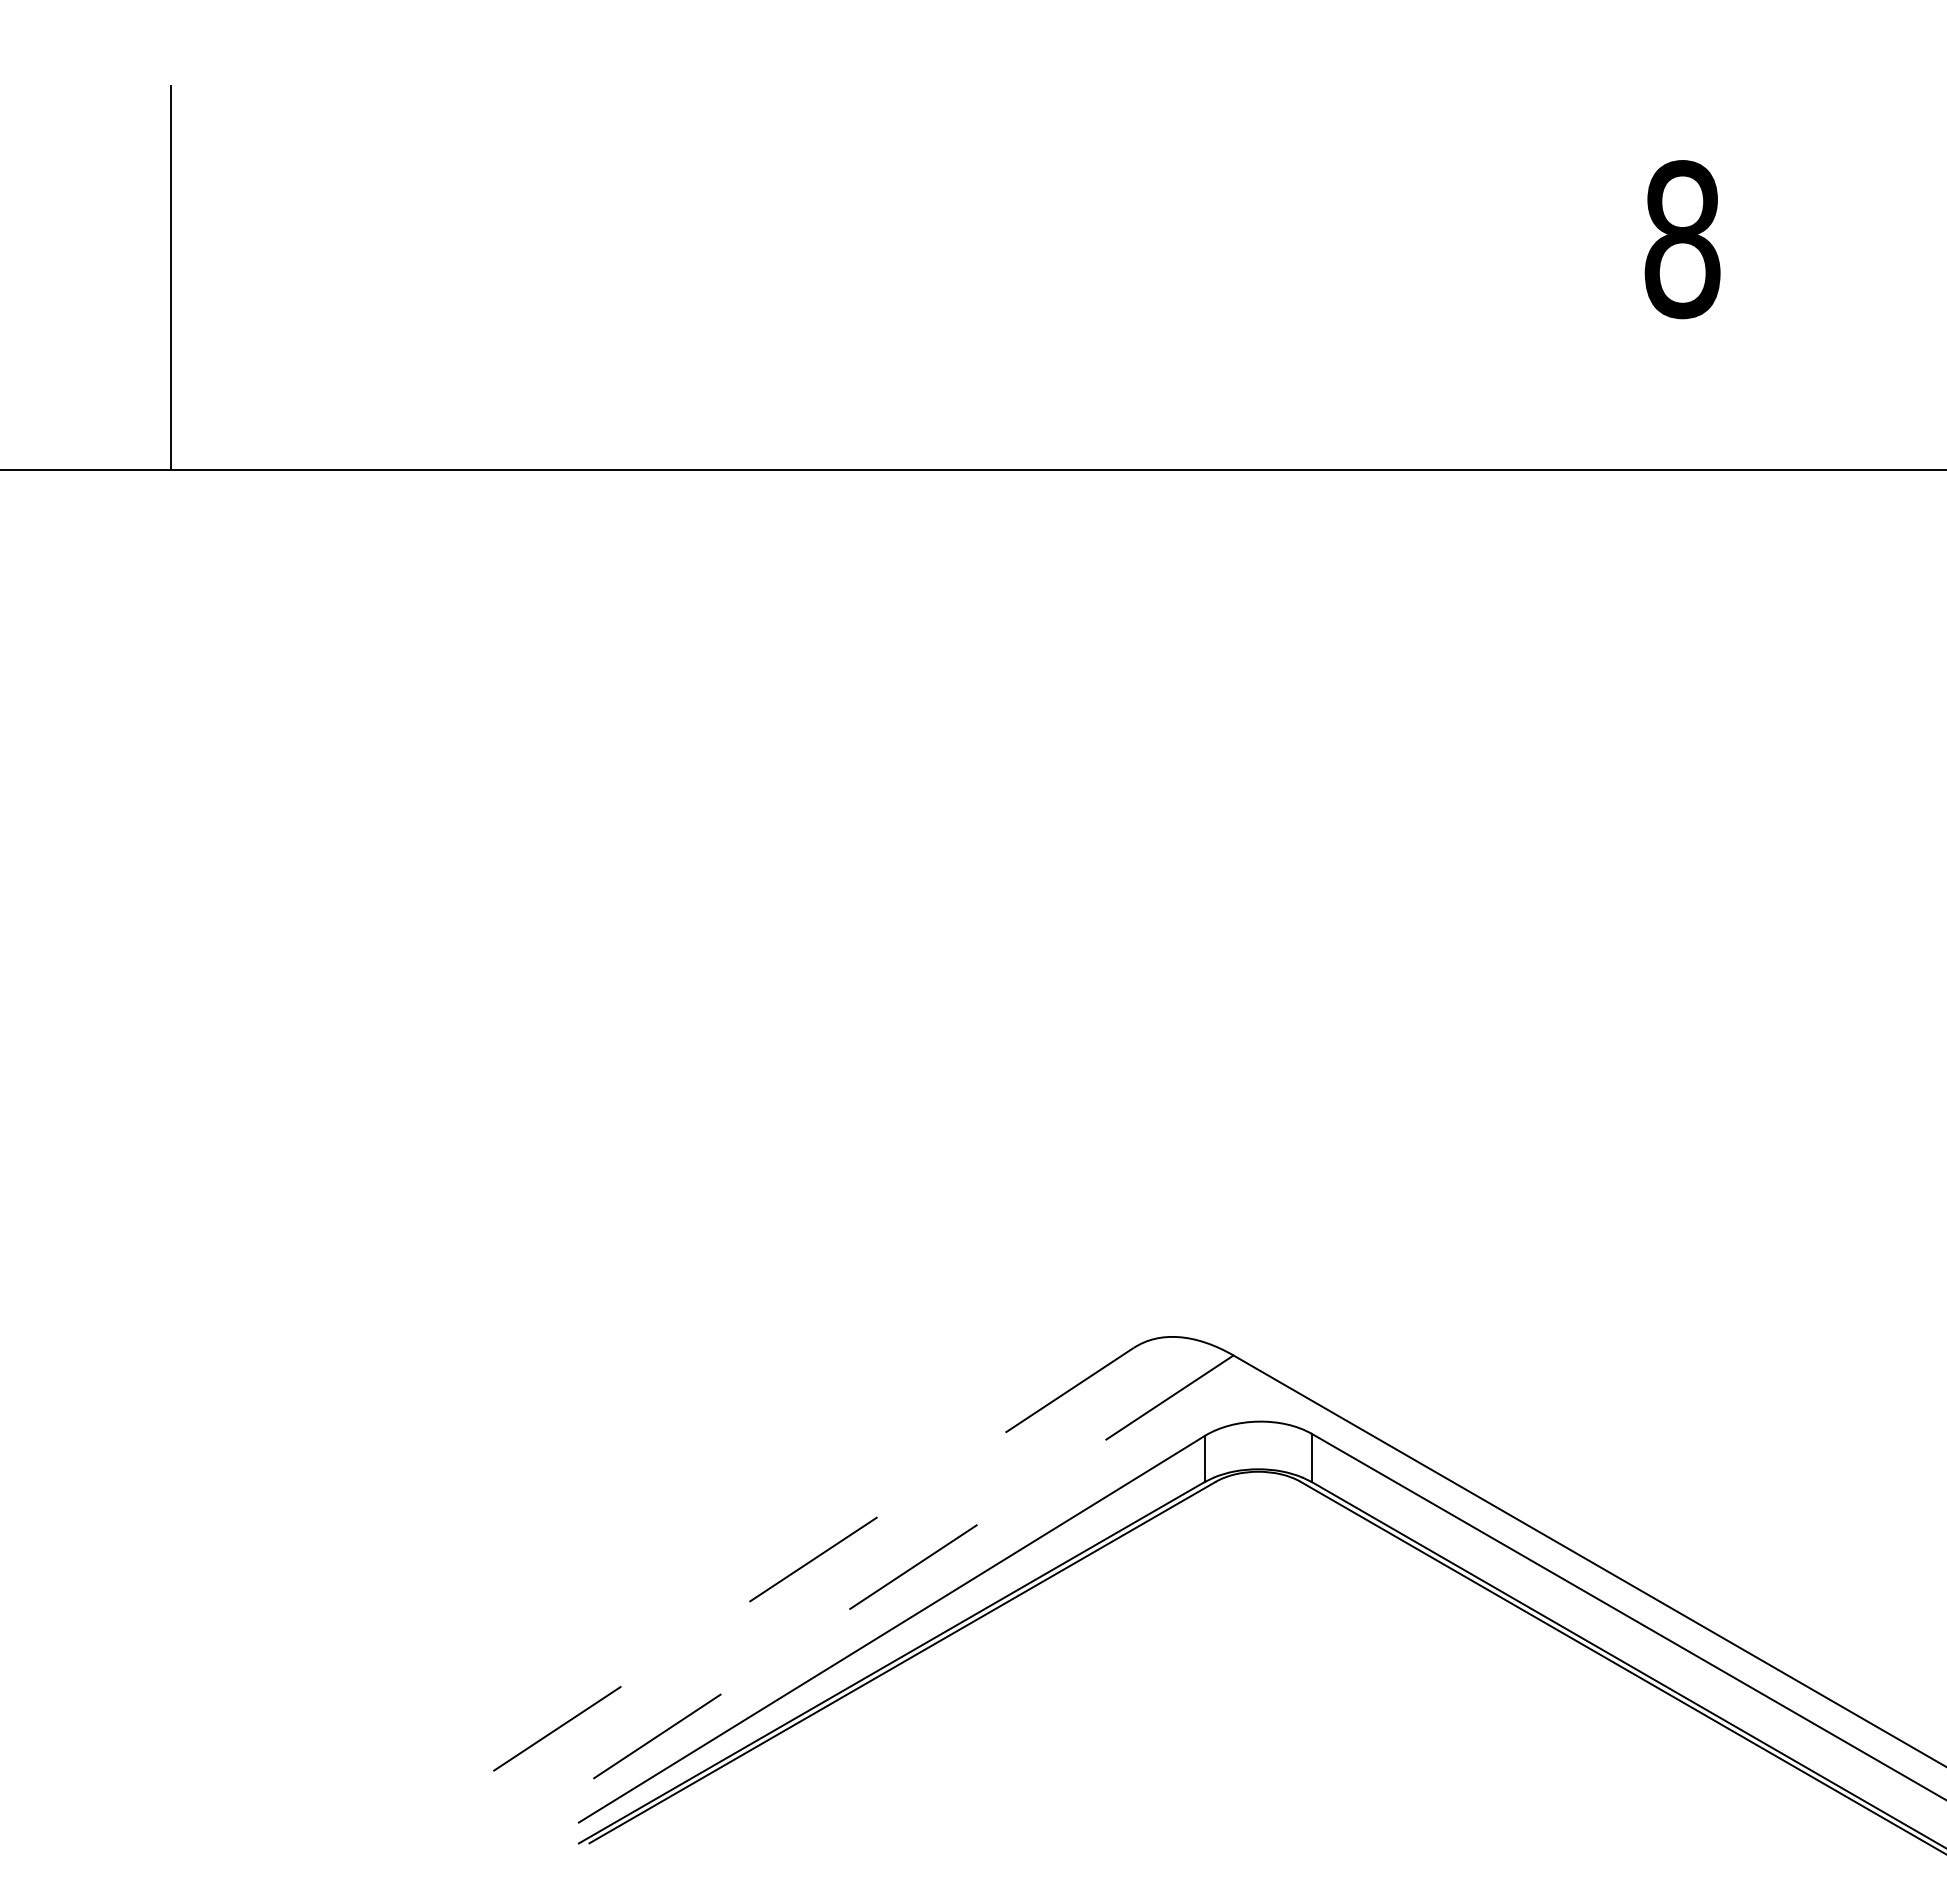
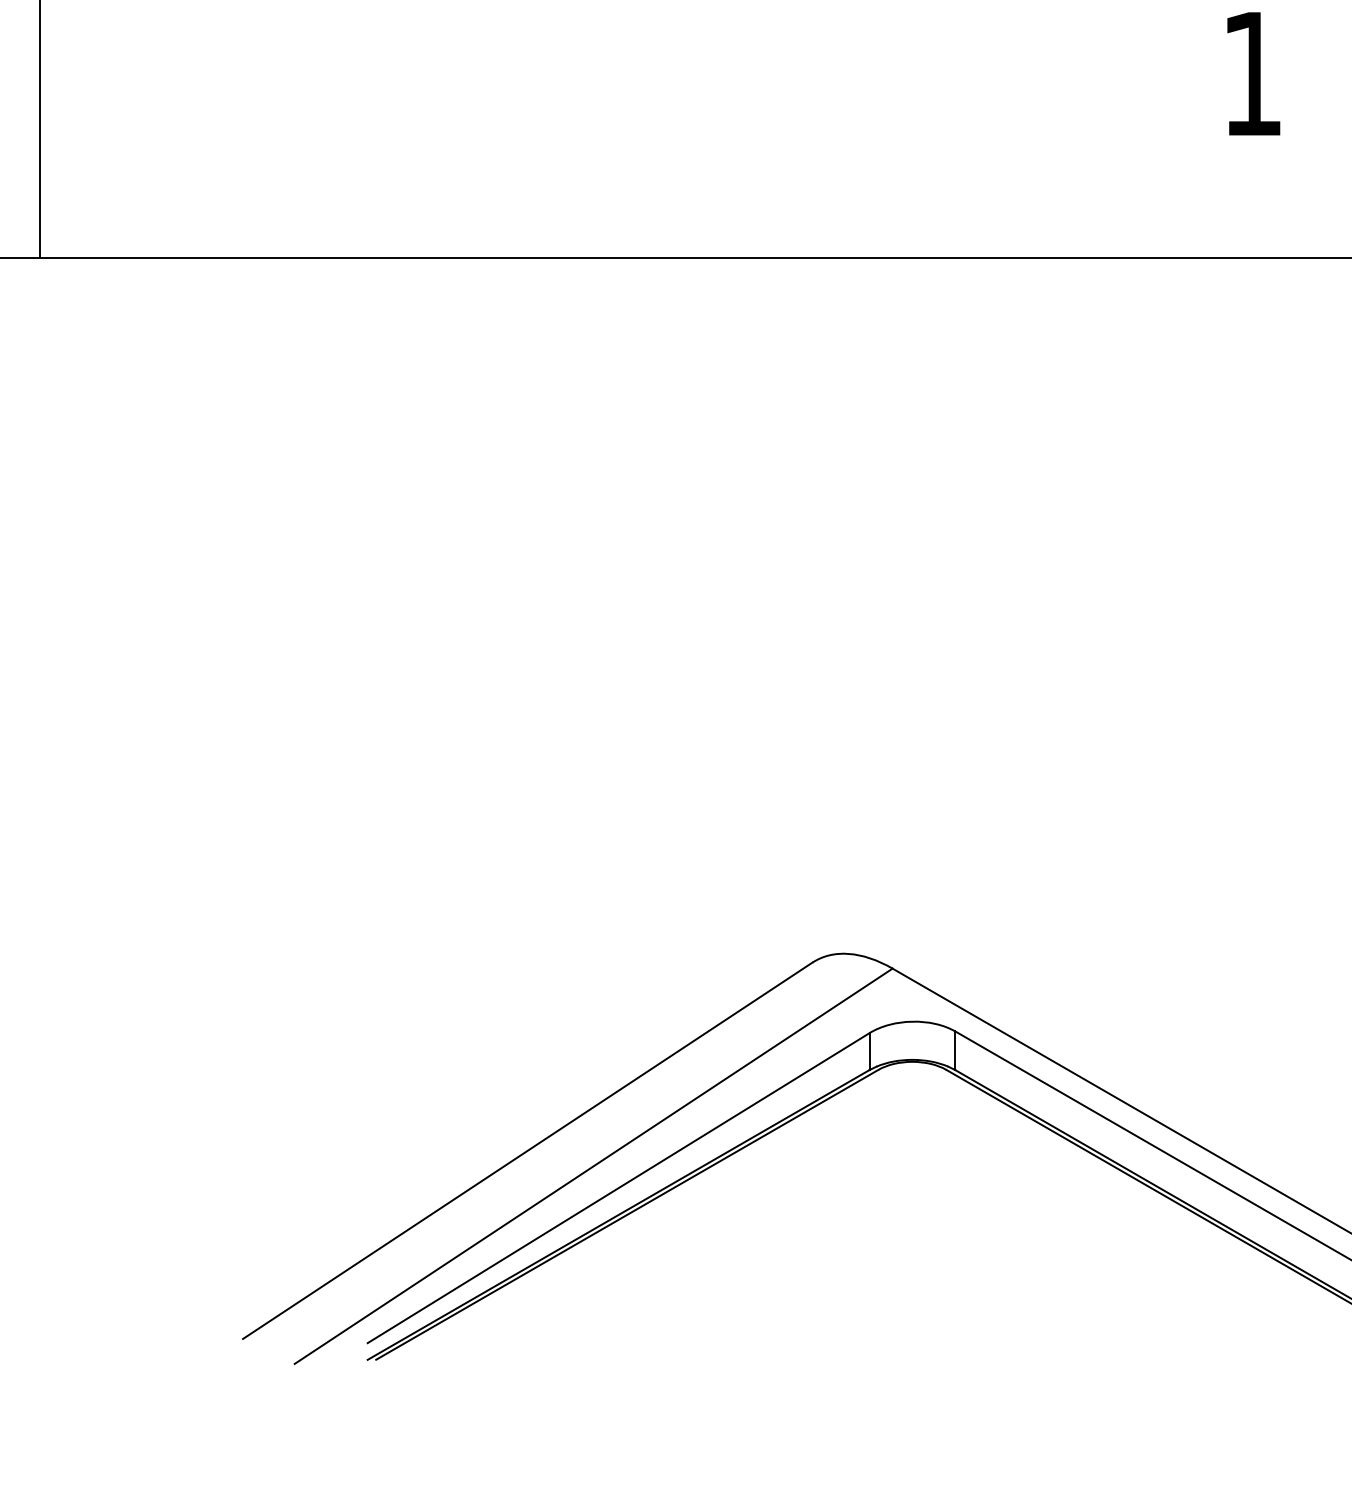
text: (1682, 239) -> (1252, 73), 8 -> 1
line: (778, 1582) -> (527, 1150), dashed -> solid
line: (860, 1602) -> (593, 1166), dashed -> solid

